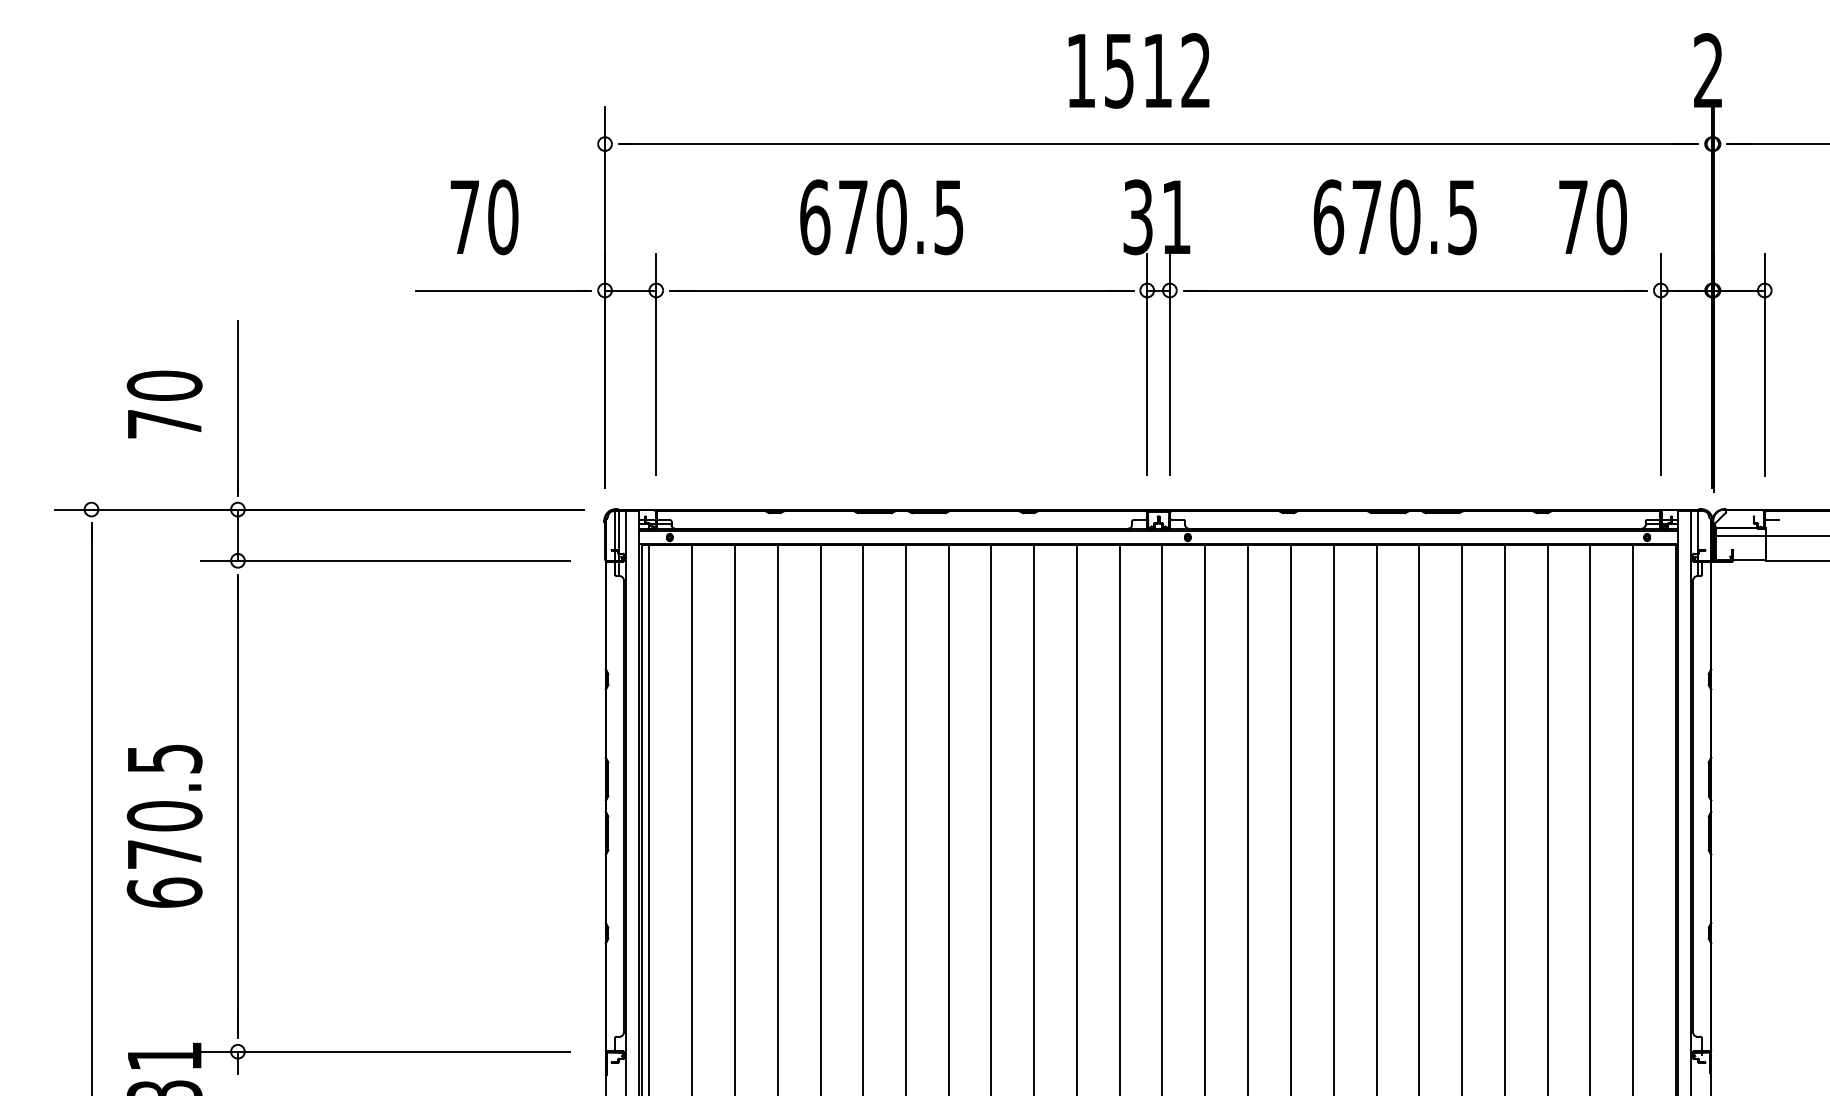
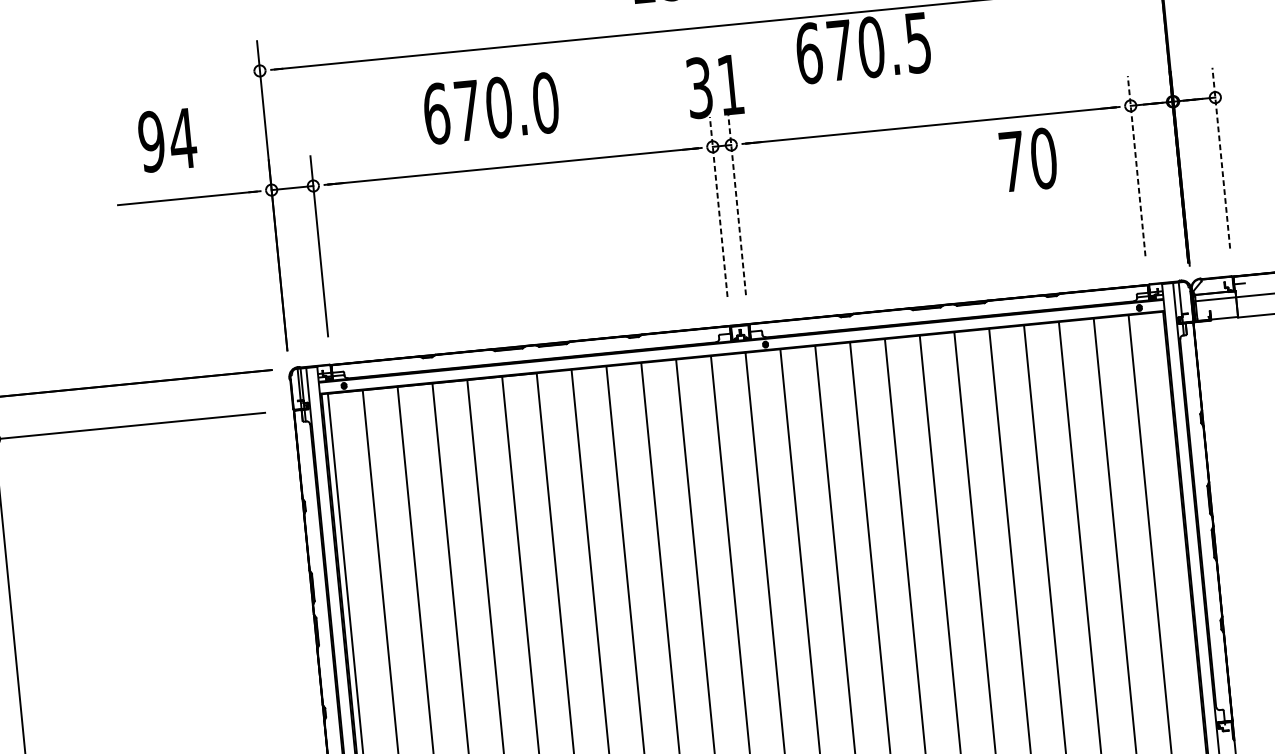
text: (484, 217) -> (167, 140), 70 -> 94
text: (949, 217) -> (546, 103), 670.5 -> 670.0
text: (1394, 217) -> (862, 48), moved
text: (1592, 217) -> (1028, 160), moved
line: (1147, 364) -> (718, 207), solid -> dashed
line: (1169, 364) -> (736, 205), solid -> dashed
line: (1660, 364) -> (1136, 166), solid -> dashed
line: (1764, 364) -> (1221, 157), solid -> dashed

